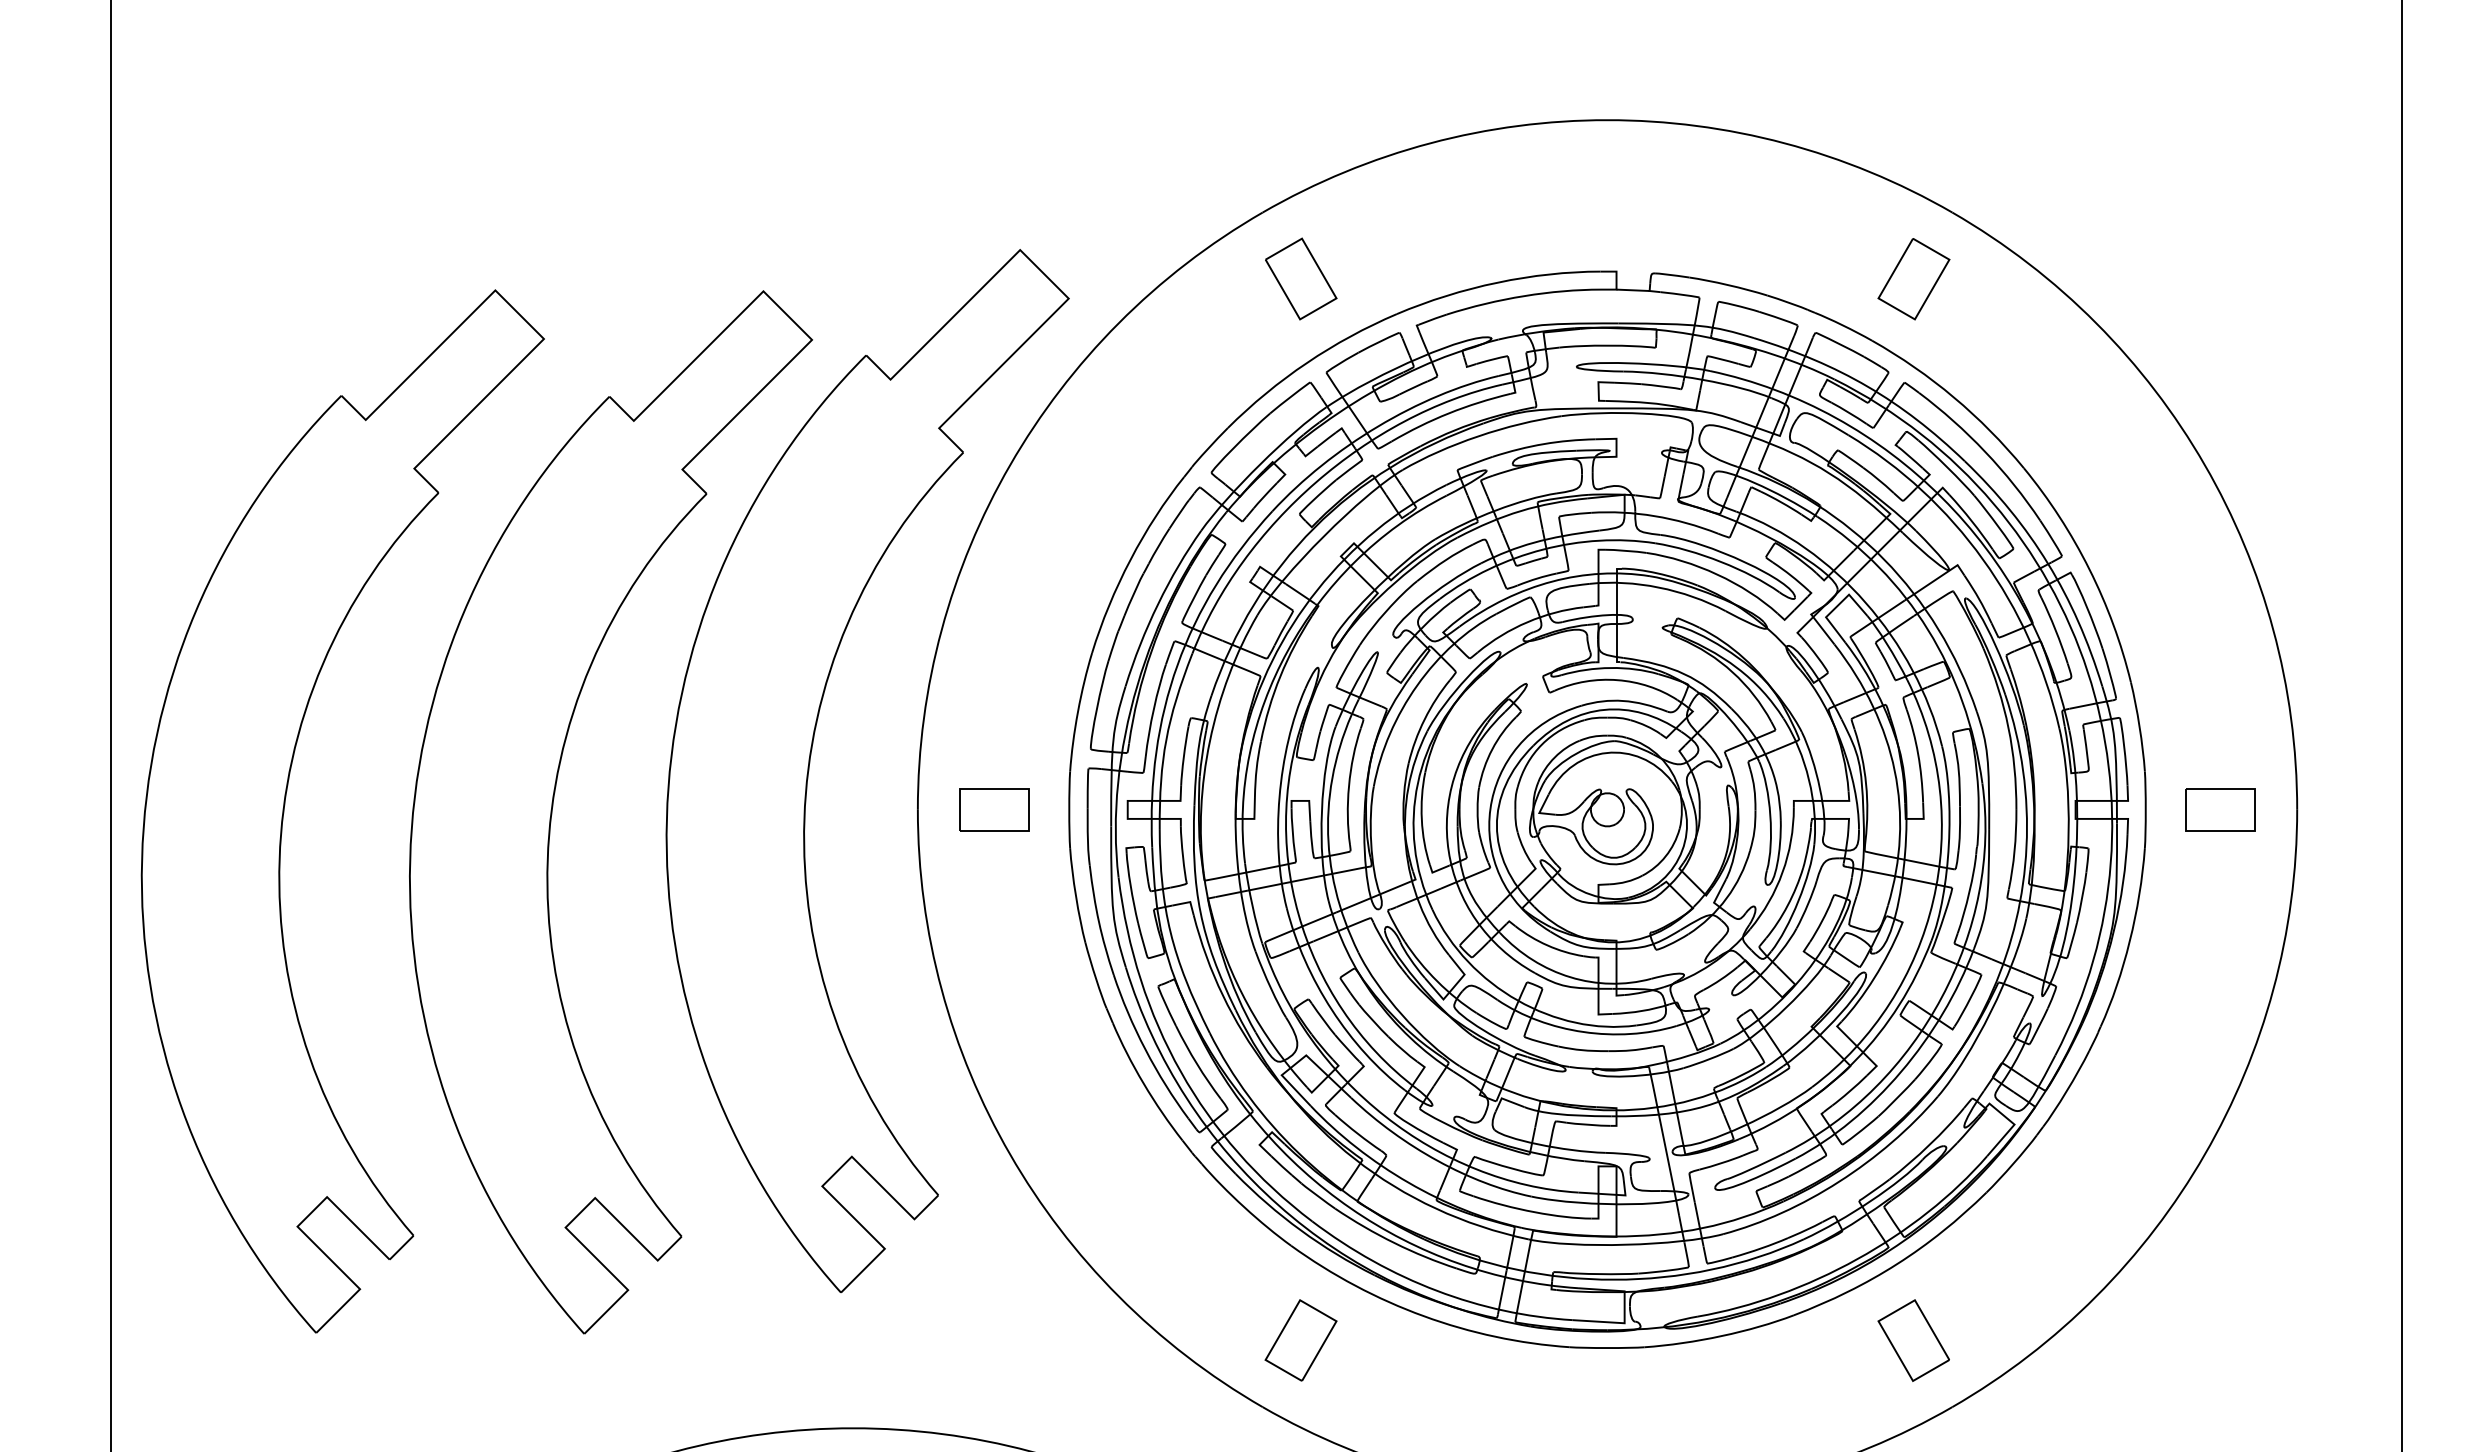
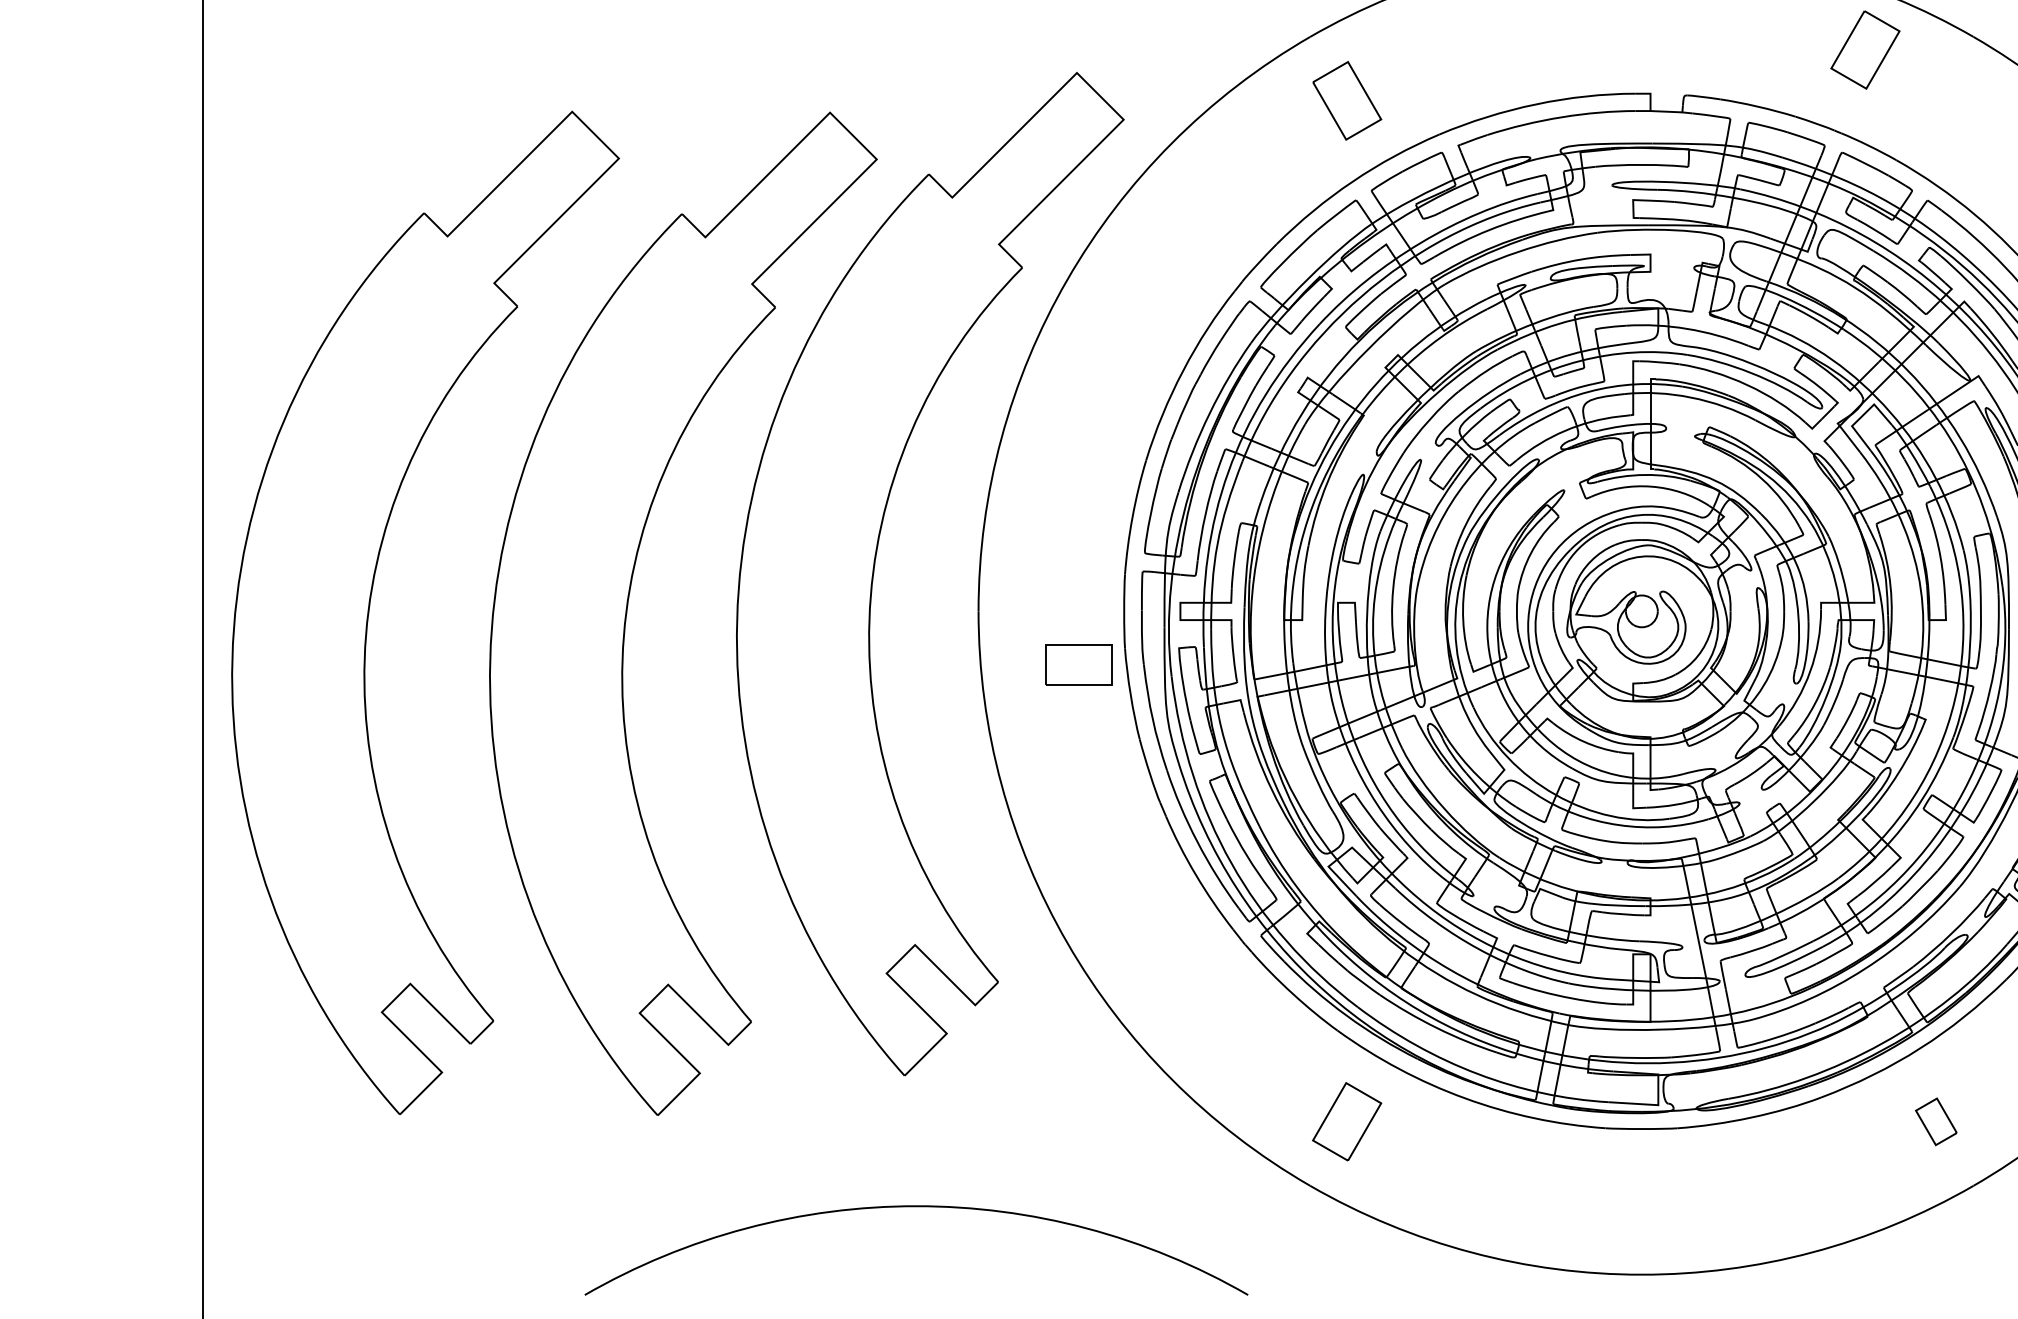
part: (1913, 279) -> (1864, 50), moved
part: (994, 809) -> (1079, 664), moved
part: (1913, 1340) -> (1936, 1121), size x0.6

